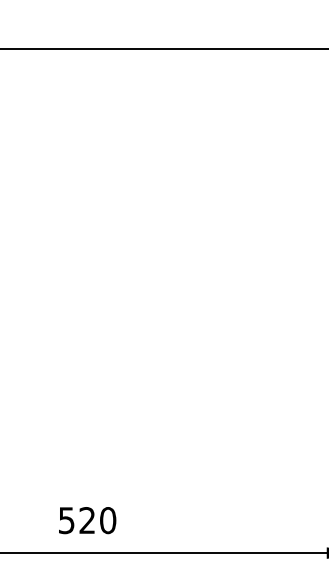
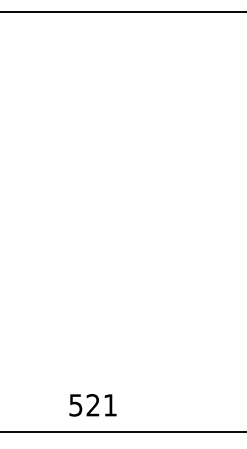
text: (108, 520) -> (110, 405), 520 -> 521

